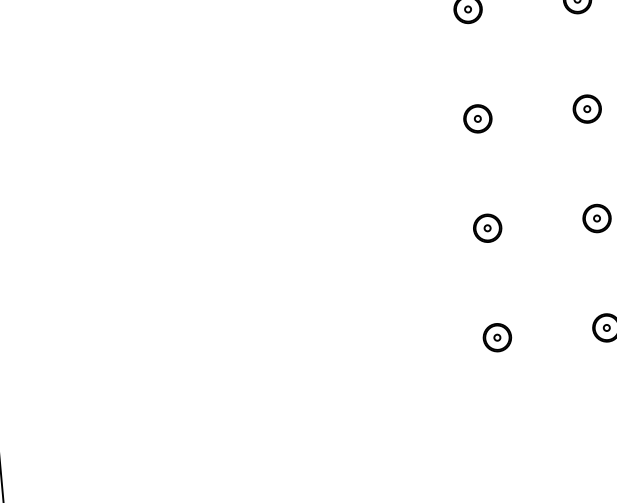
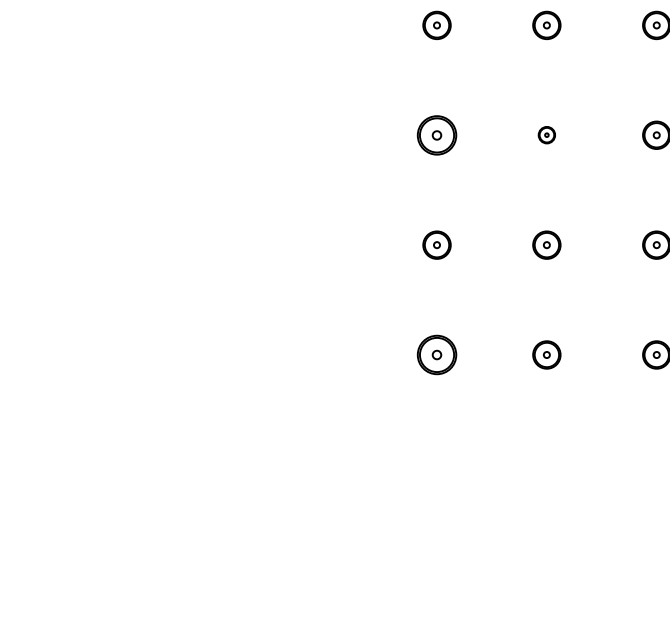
part: (586, 108) -> (546, 134), size x0.6
part: (477, 118) -> (436, 134), size x1.4
part: (496, 337) -> (436, 354), size x1.4

